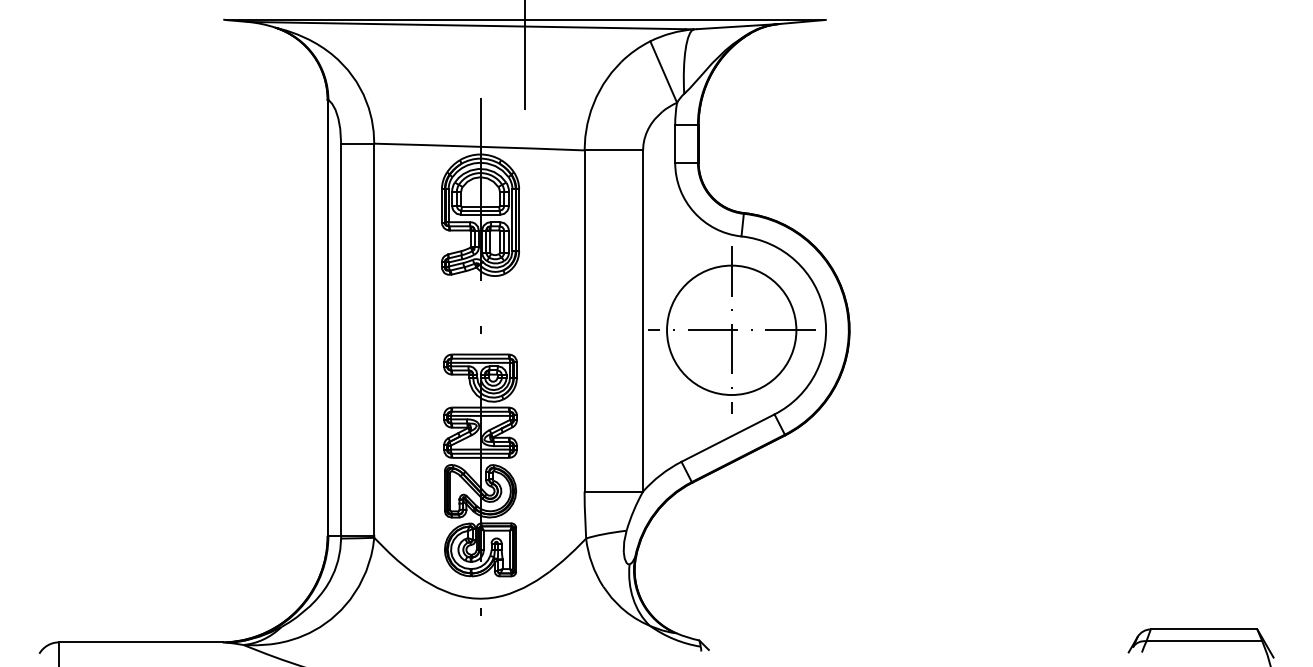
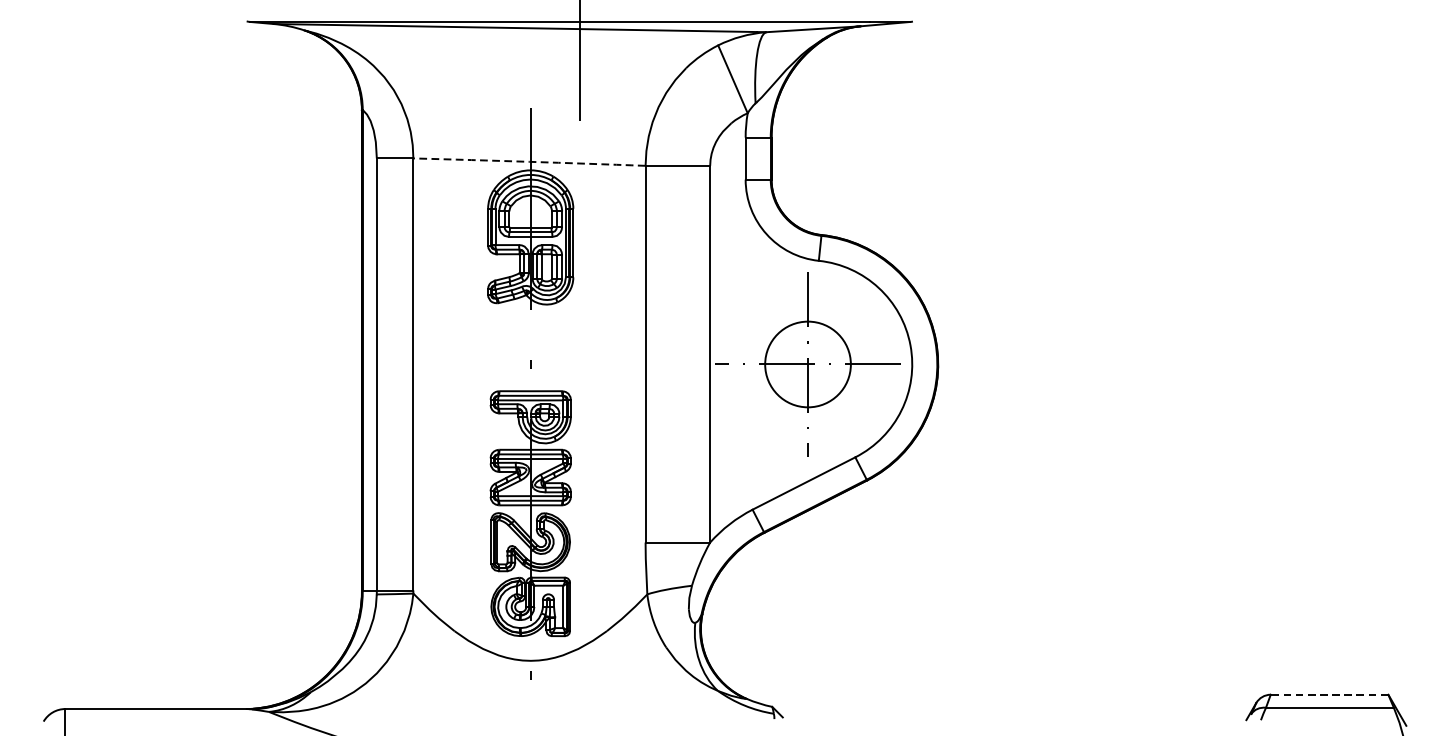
arc: (479, 146) -> (529, 161), solid -> dashed
circle: (731, 330) -> (807, 364), size x0.6
line: (1203, 629) -> (1328, 694), solid -> dashed

